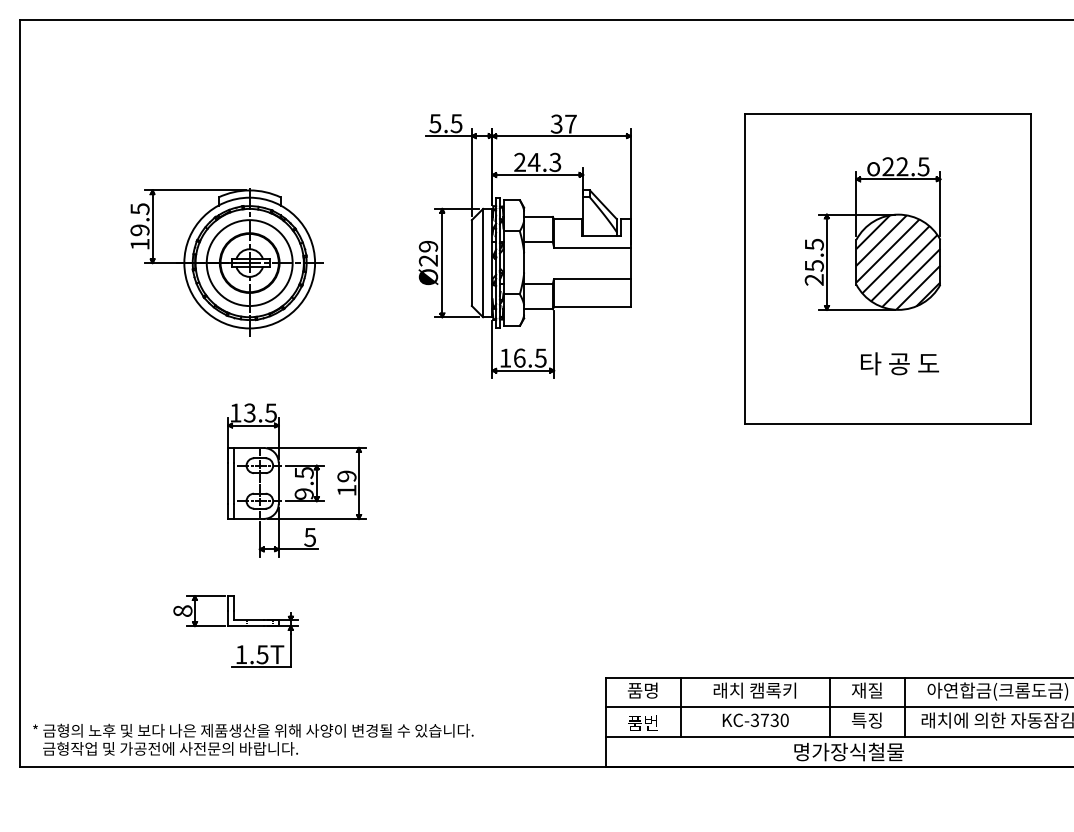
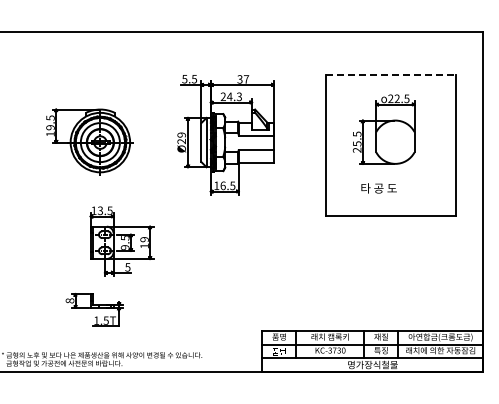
line: (889, 113) -> (391, 74), solid -> dashed
hatch: (898, 260) -> (395, 141), removed
text: (898, 363) -> (378, 188), moved

